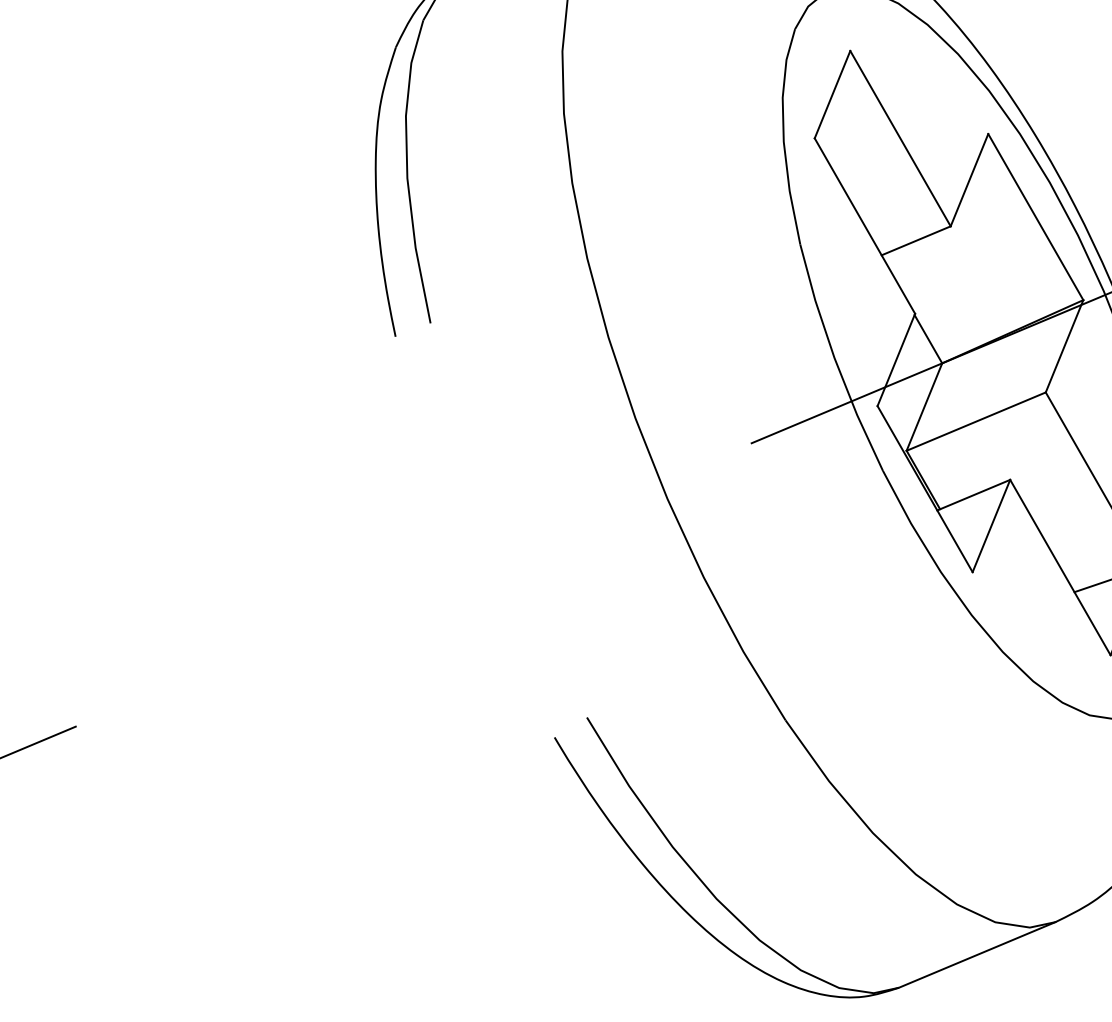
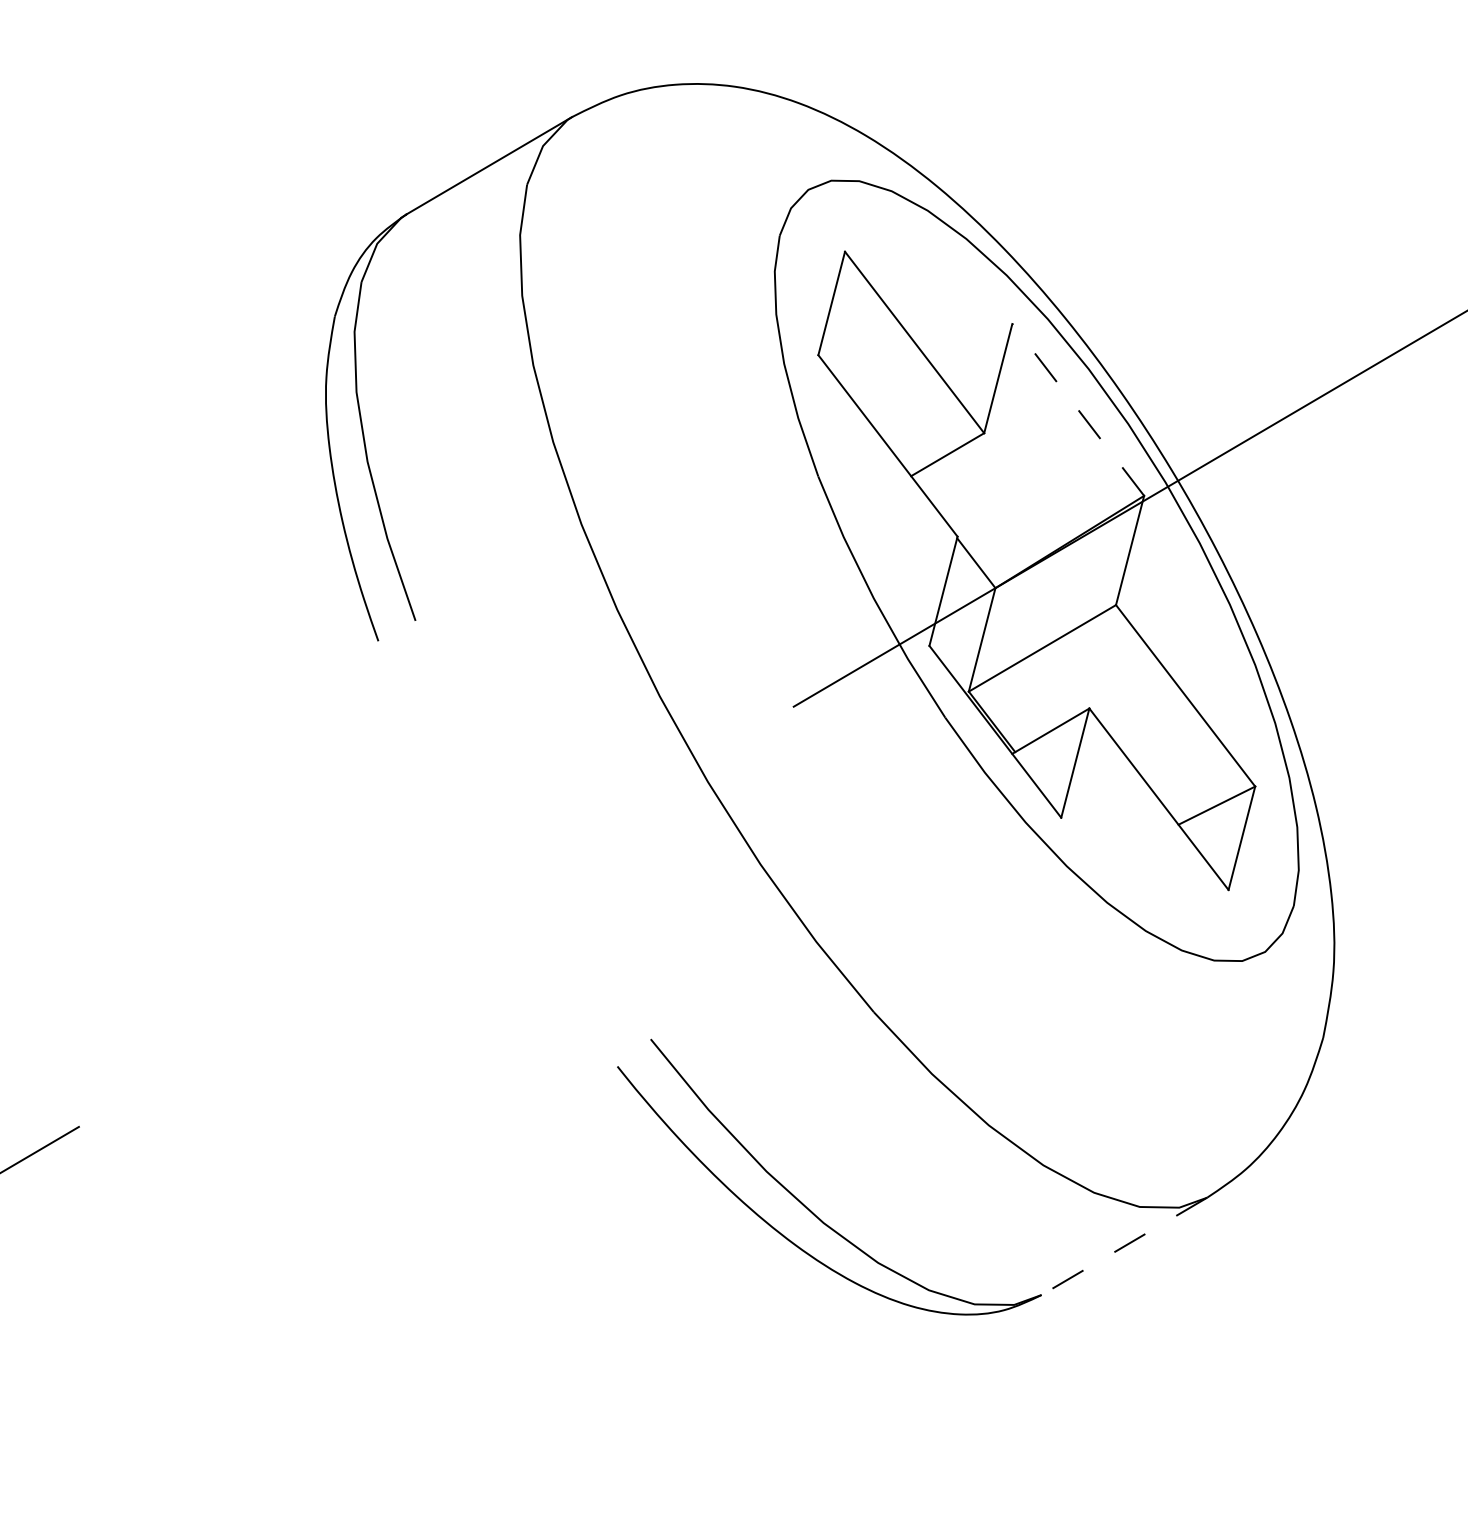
line: (1035, 216) -> (1077, 409), solid -> dashed
line: (976, 954) -> (1123, 1246), solid -> dashed

